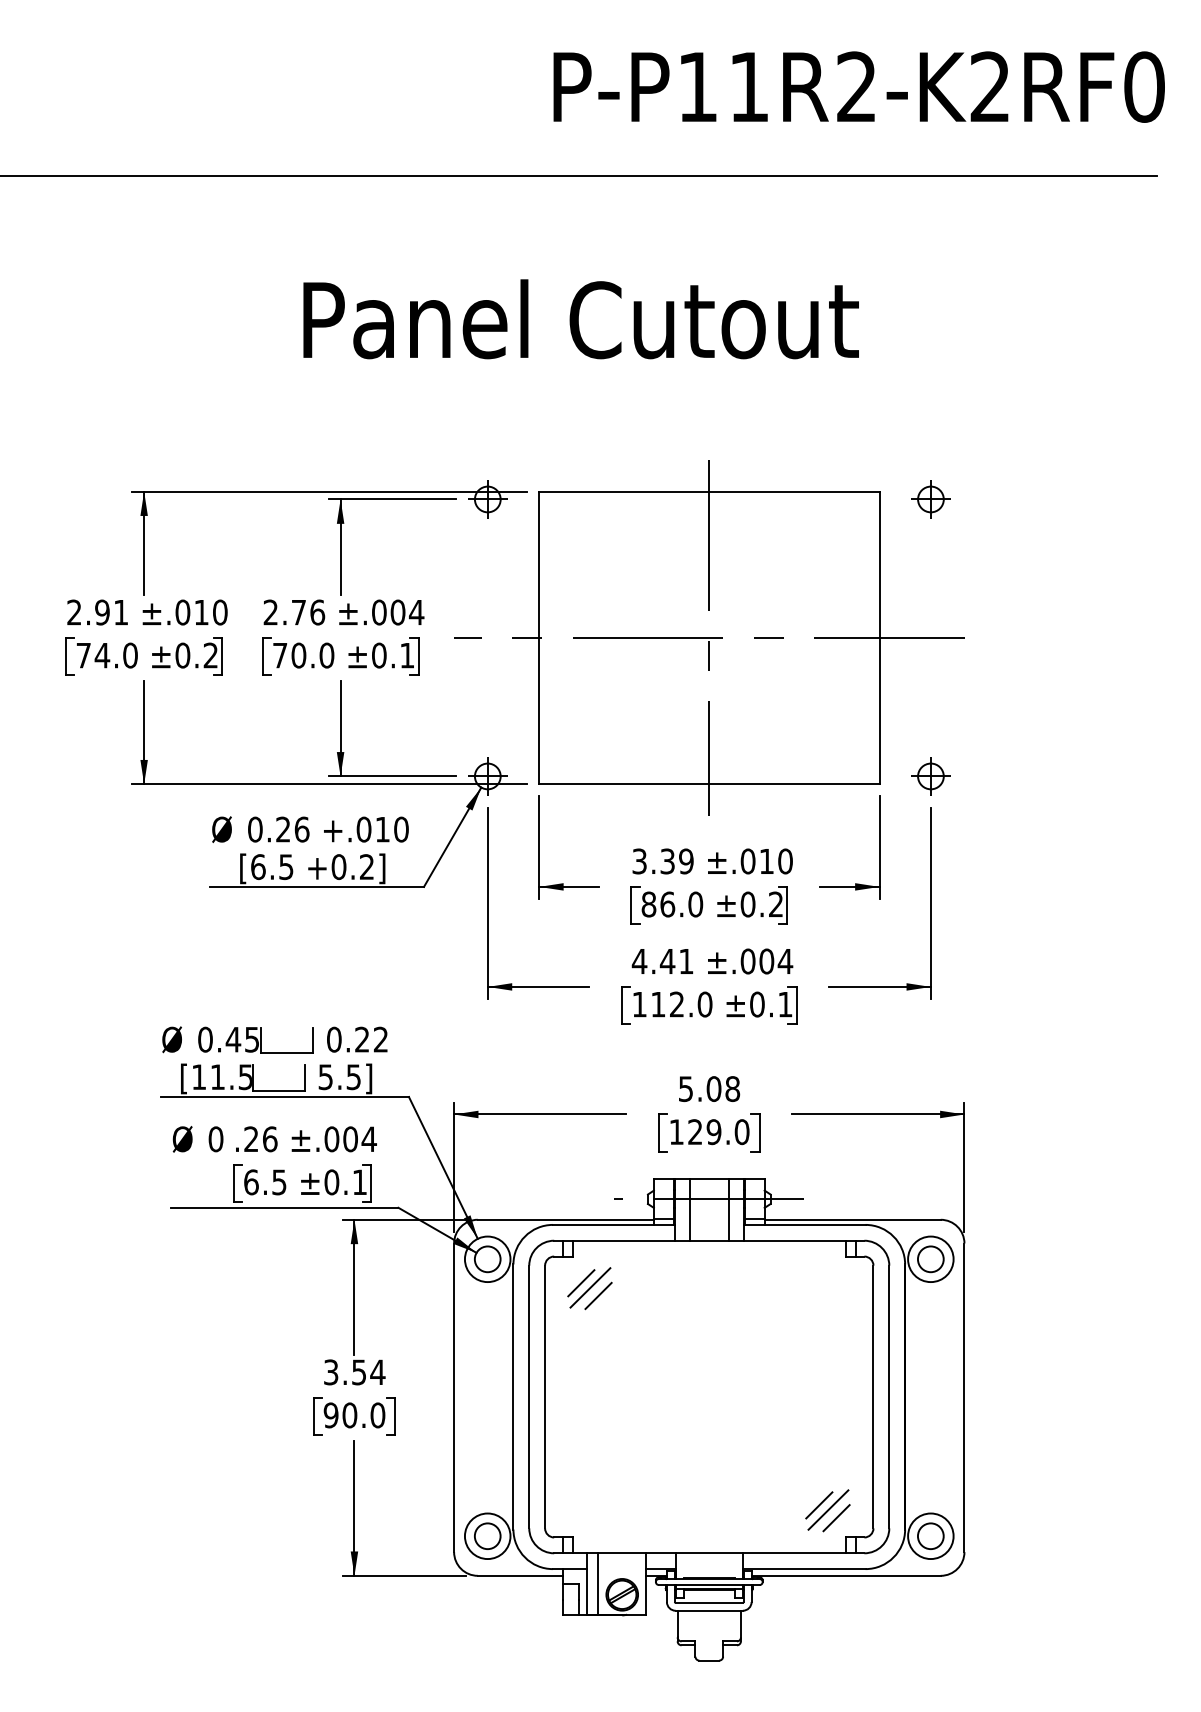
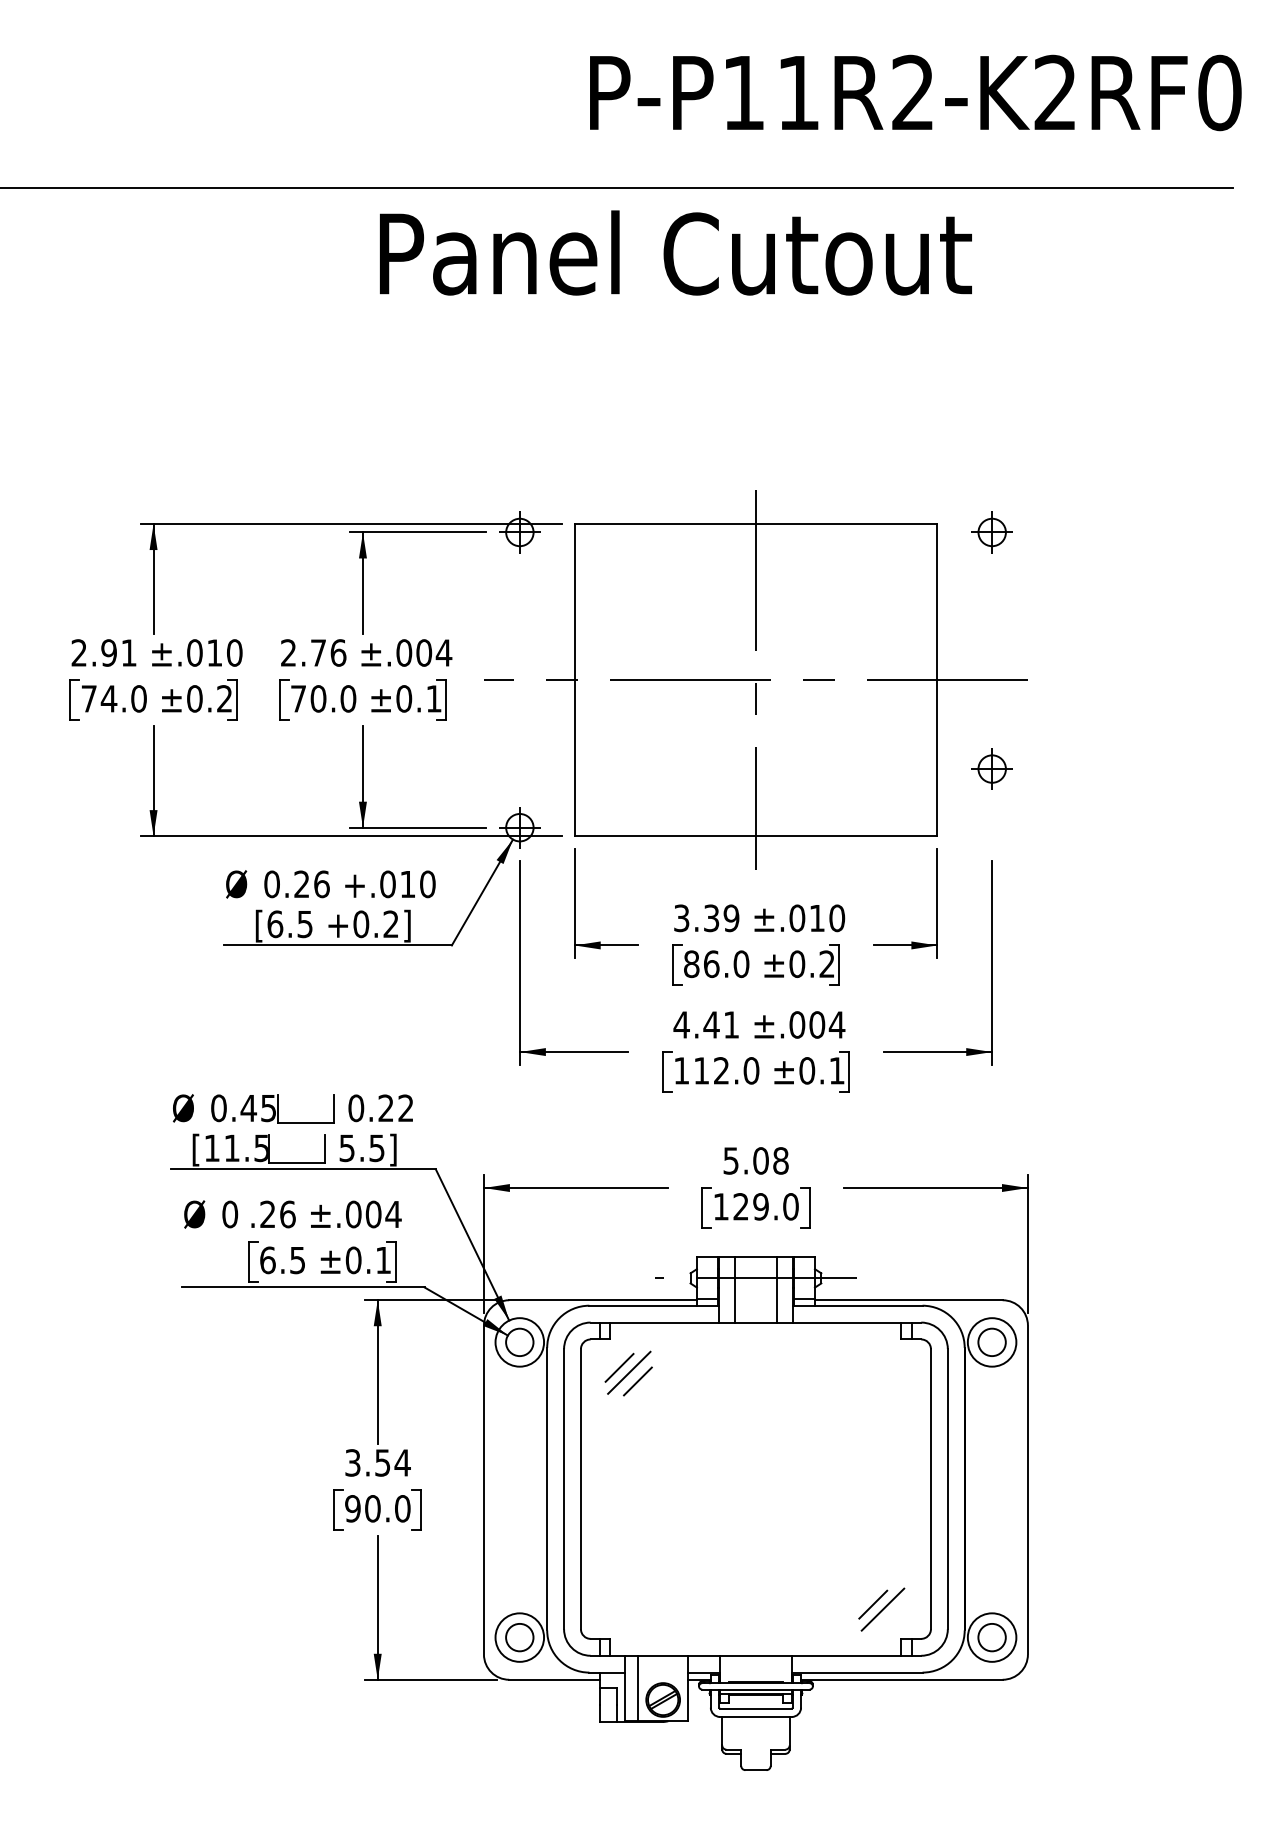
text: (580, 319) -> (675, 253), moved
part: (930, 776) -> (991, 769), moved
line: (836, 1518) -> (891, 1618), removed

